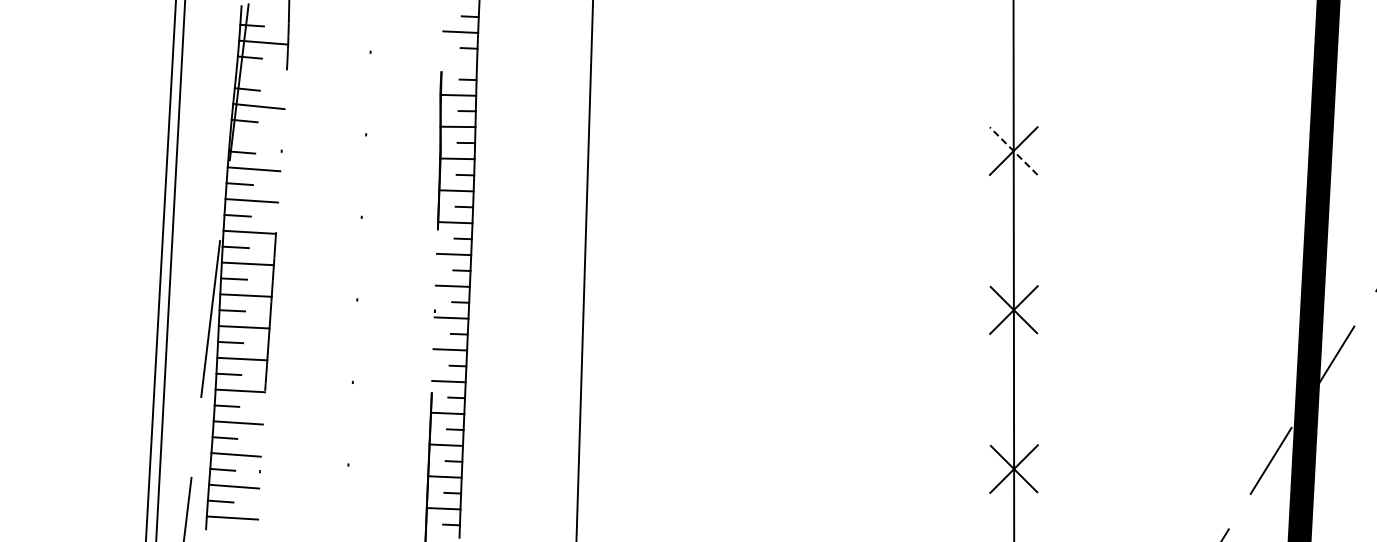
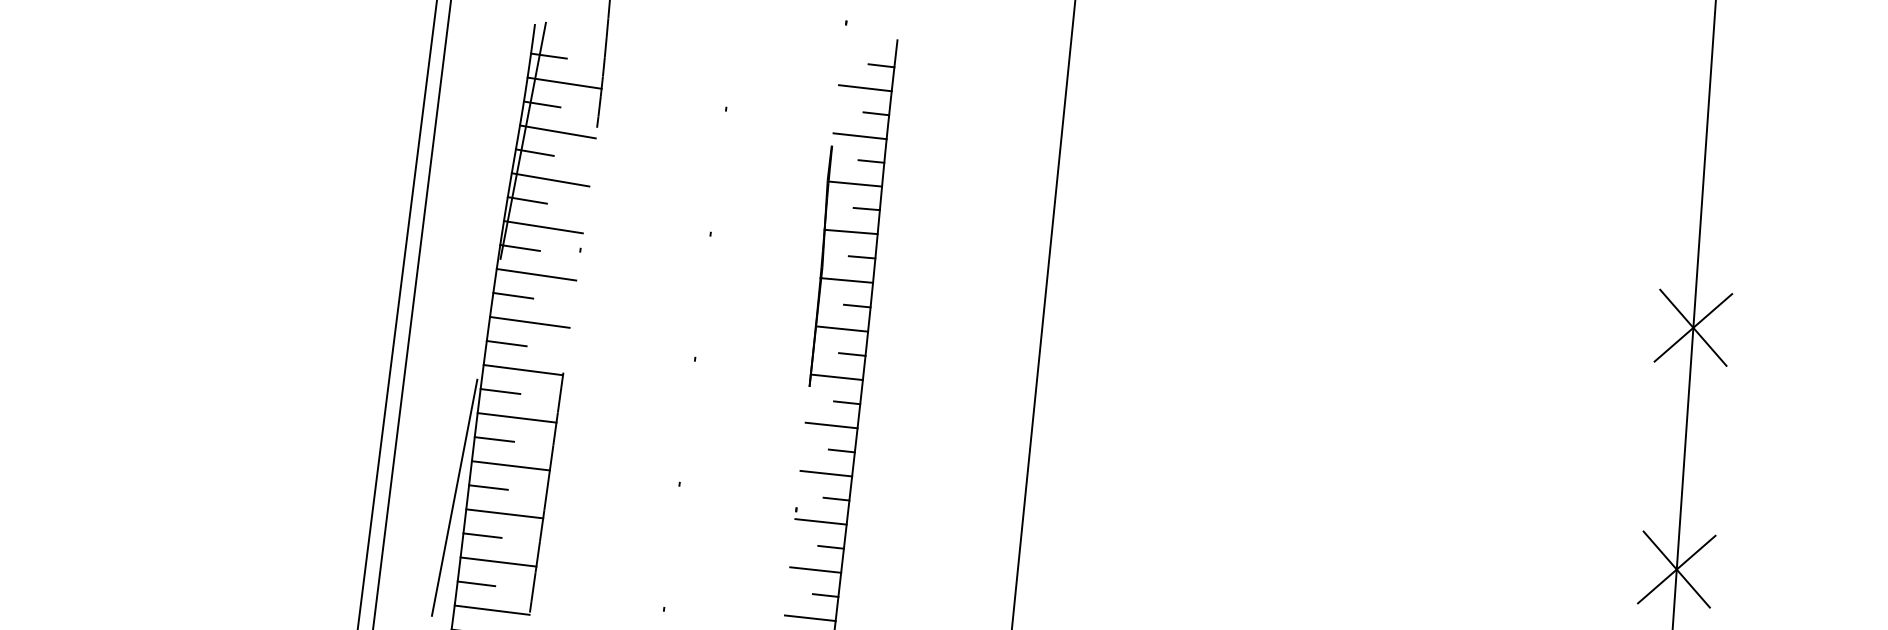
line: (459, 63) -> (860, 135), added
line: (261, 74) -> (557, 131), added
line: (256, 137) -> (543, 226), added
line: (1013, 151) -> (1693, 328), dashed -> solid

